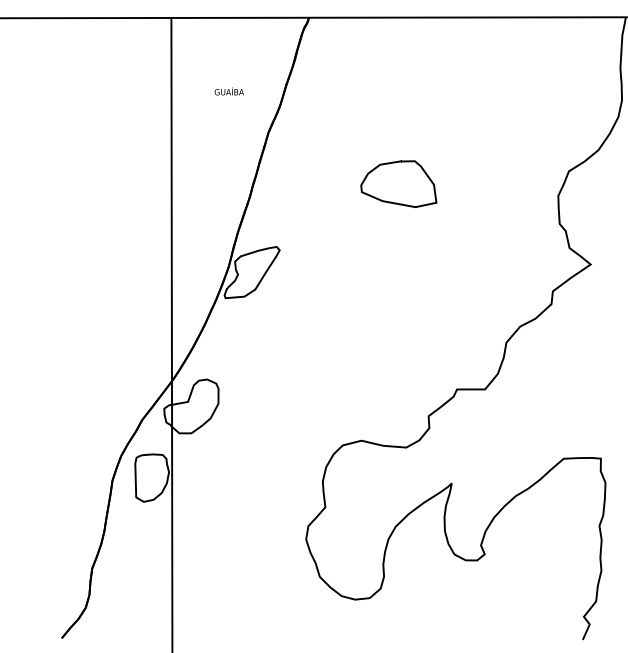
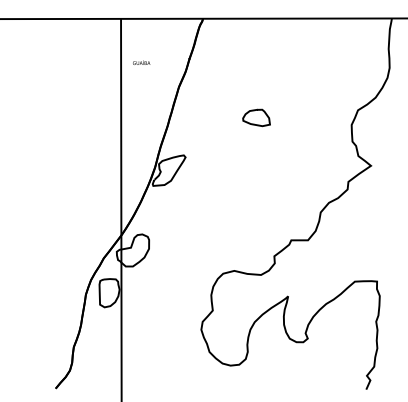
text: (229, 91) -> (141, 62), moved
part: (398, 183) -> (256, 117), size x0.6

